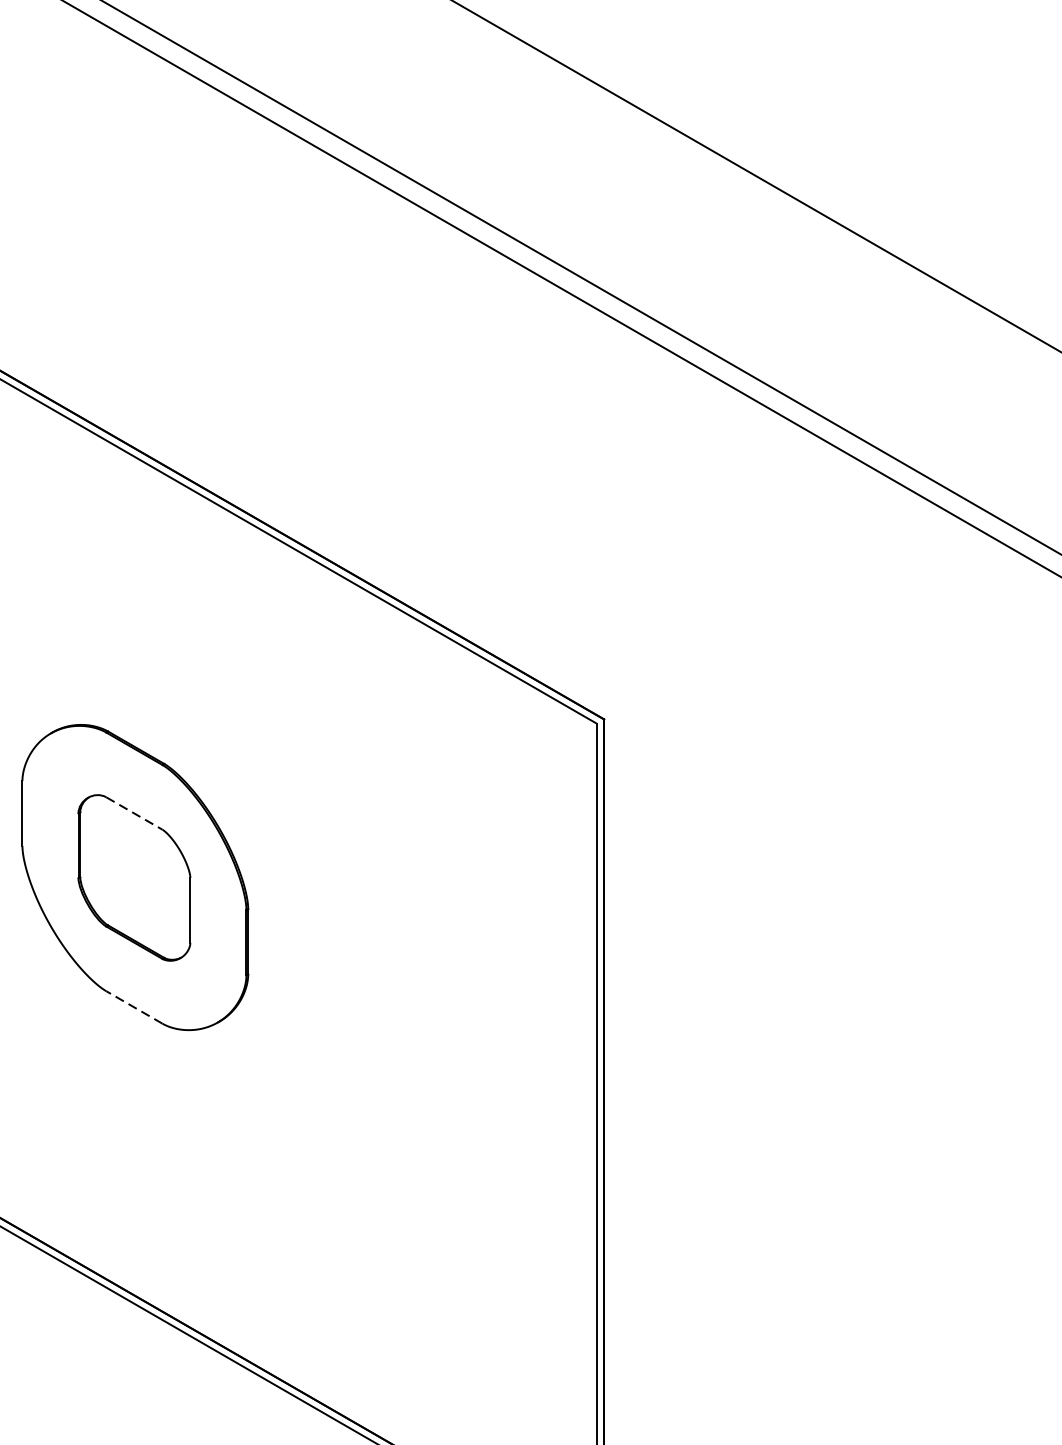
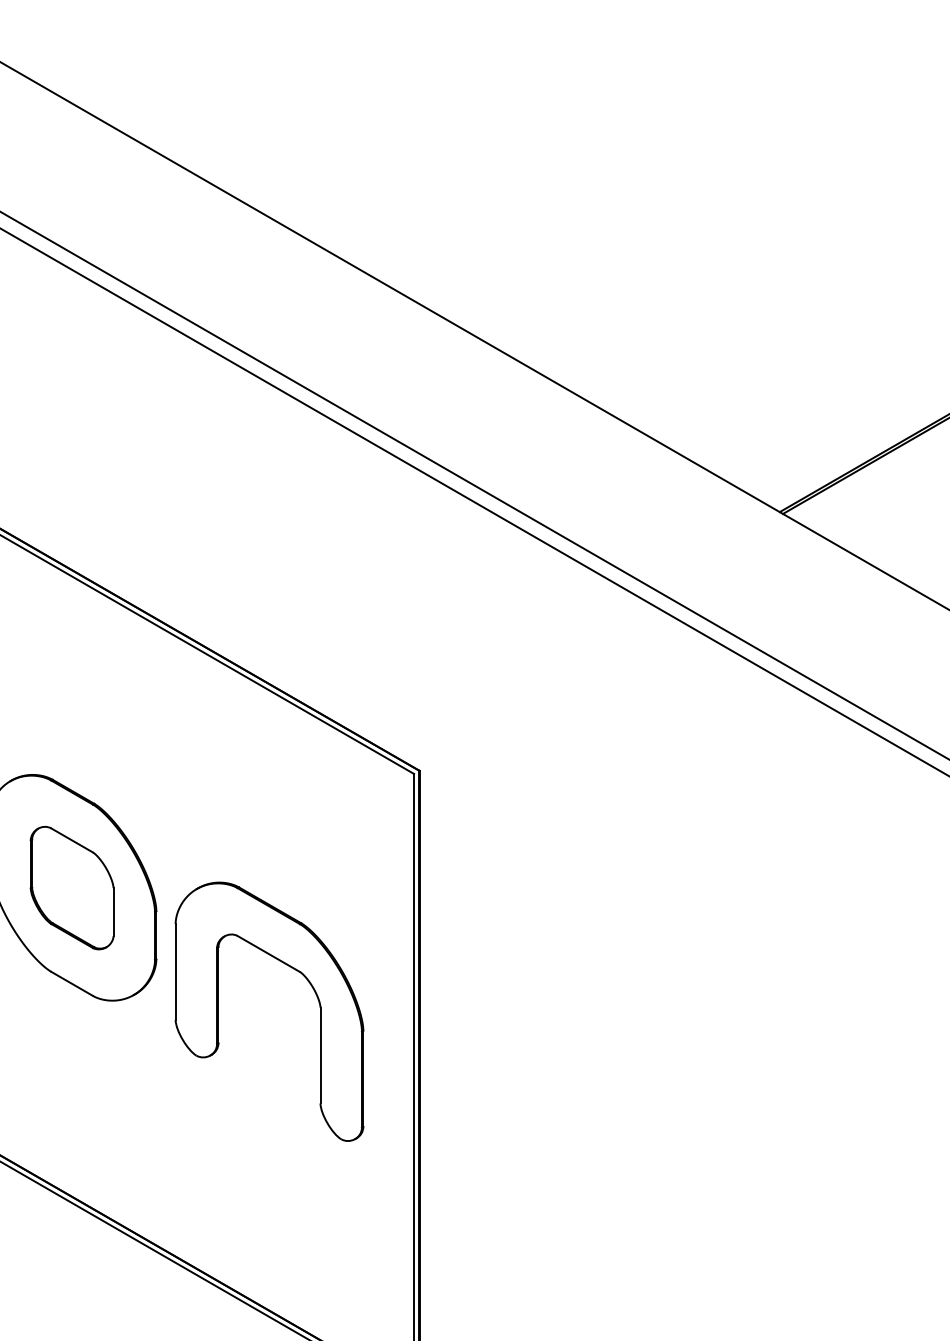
line: (134, 813) -> (72, 840), dashed -> solid
part: (430, 986) -> (291, 968), added
line: (134, 1006) -> (72, 983), dashed -> solid

